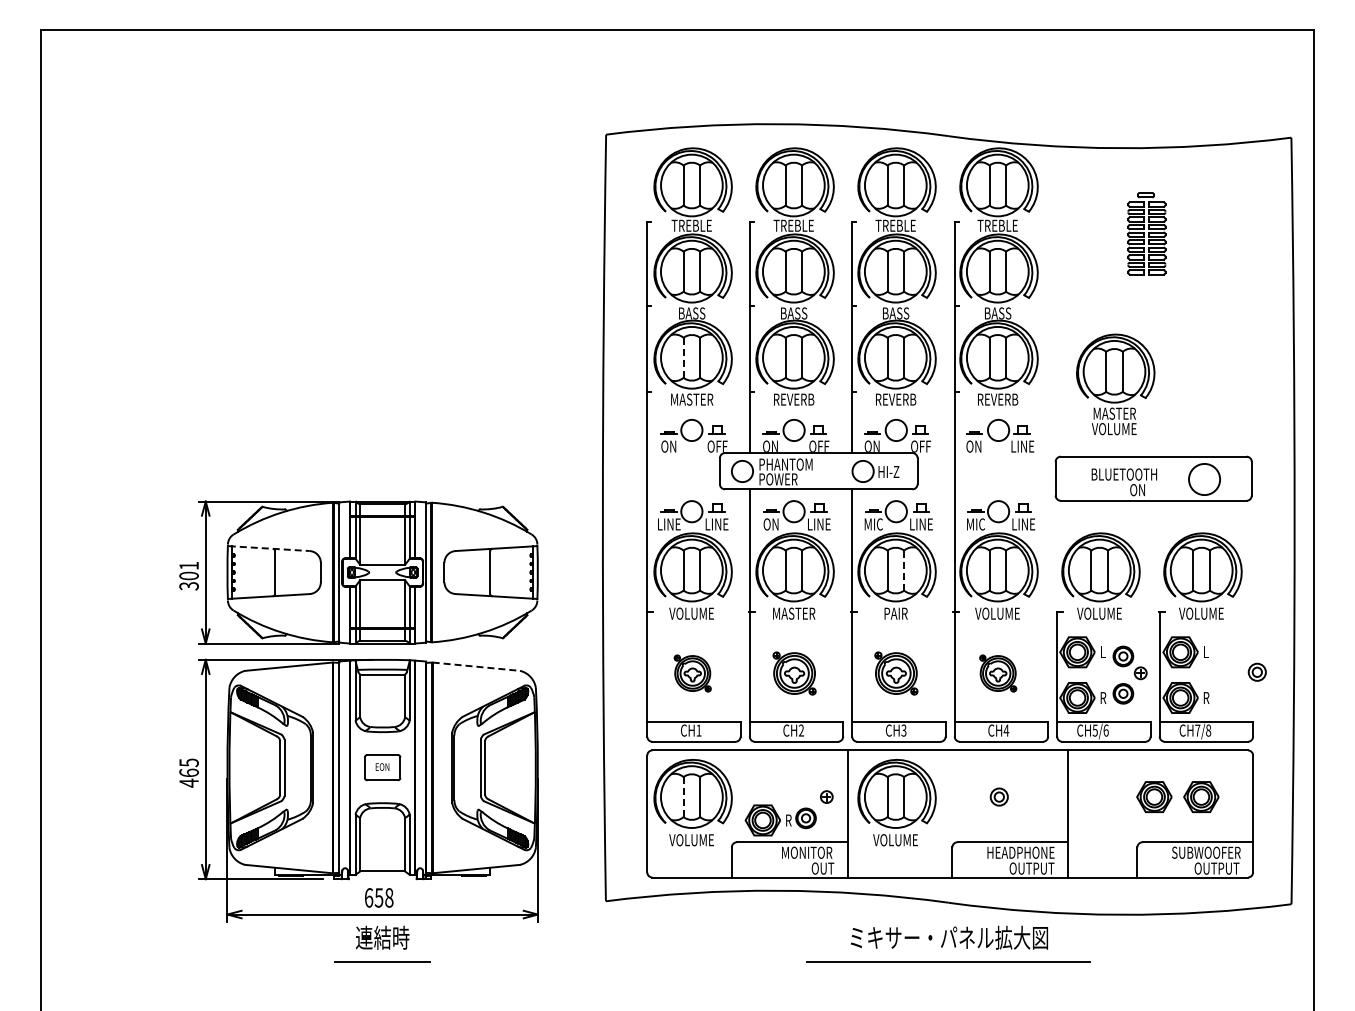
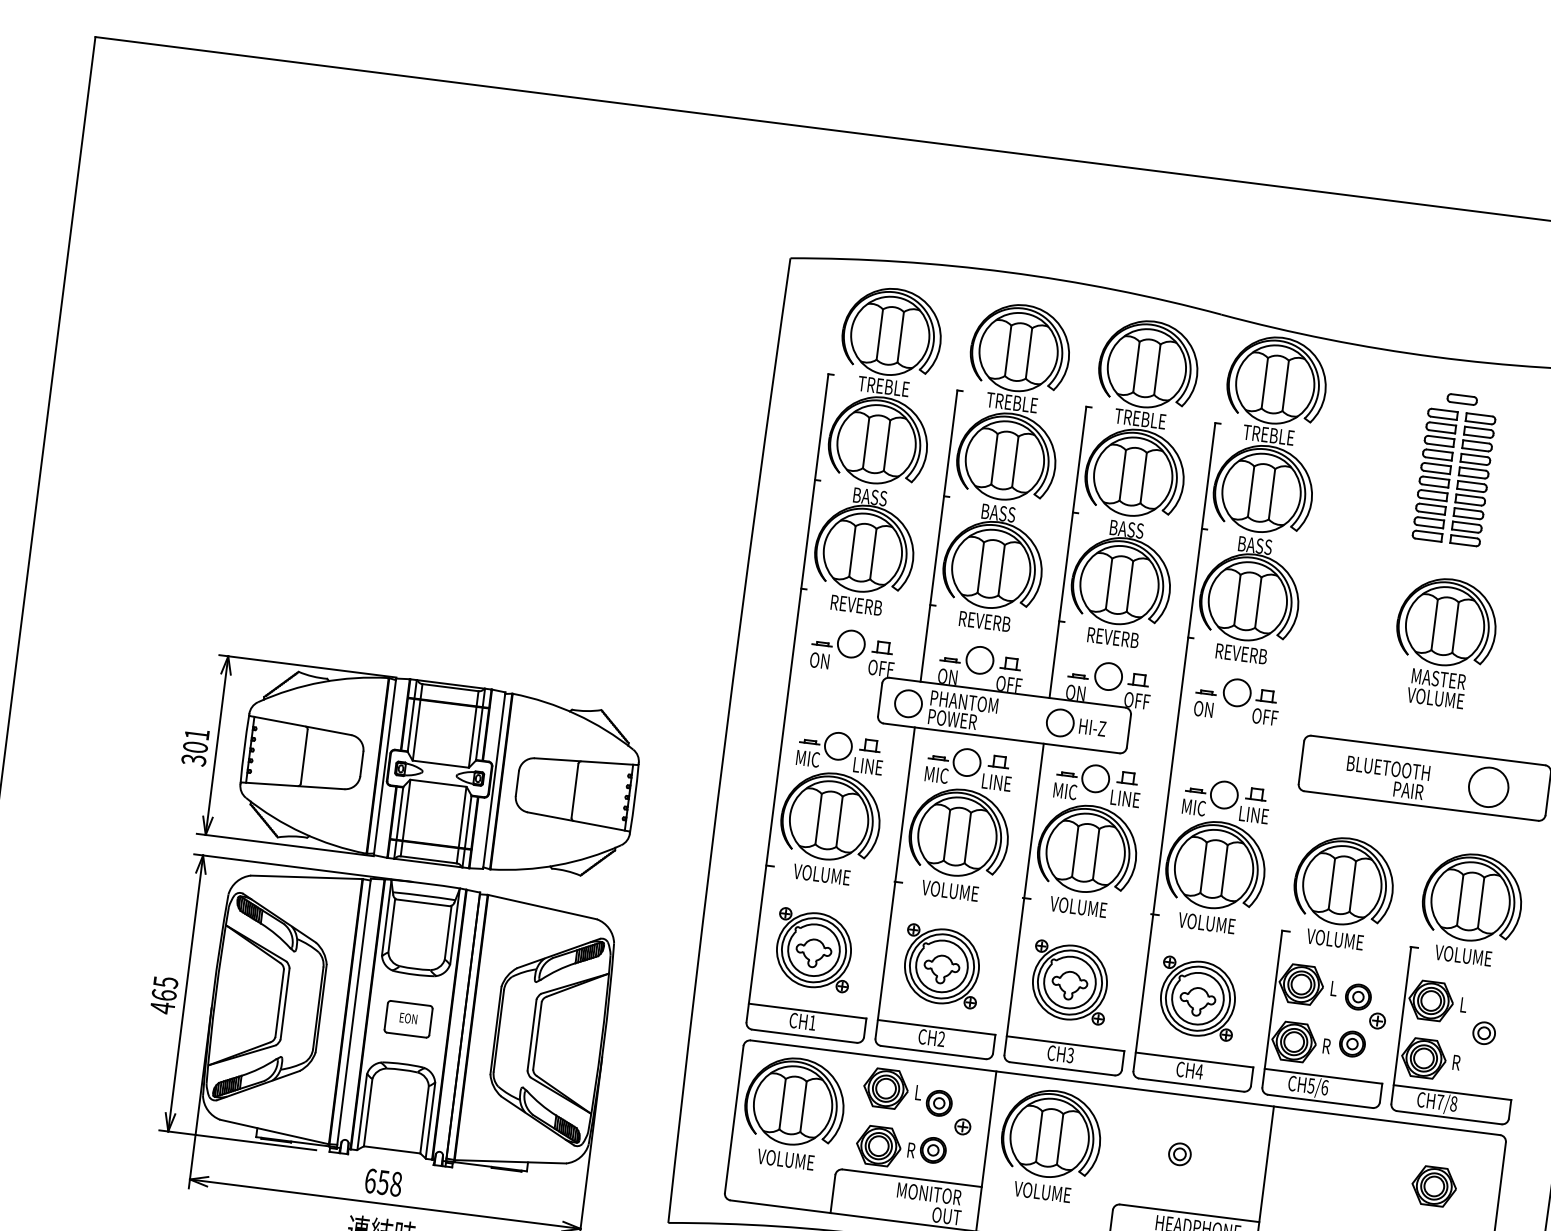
part: (1146, 233) -> (1454, 468), size x1.43
line: (683, 357) -> (852, 550), dashed -> solid
part: (1115, 384) -> (1444, 642), moved
text: (692, 399) -> (857, 605), MASTER -> REVERB
text: (1022, 446) -> (1264, 716), LINE -> OFF
text: (1141, 490) -> (1407, 791), ON -> PAIR
text: (669, 524) -> (808, 758), LINE -> MIC
text: (771, 524) -> (936, 775), ON -> MIC
line: (269, 548) -> (301, 725), dashed -> solid
line: (904, 570) -> (1096, 854), dashed -> solid
text: (793, 613) -> (950, 890), MASTER -> VOLUME
text: (895, 613) -> (1078, 906), PAIR -> VOLUME
line: (476, 666) -> (542, 906), dashed -> solid
part: (1256, 671) -> (1483, 1032), moved
part: (692, 673) -> (813, 950), size x1.67
part: (794, 673) -> (941, 966), size x1.43
part: (896, 673) -> (1070, 982), size x1.43
part: (998, 673) -> (1198, 998), size x1.67
part: (780, 774) -> (908, 1091), added
part: (1154, 796) -> (1375, 1178), removed
line: (683, 797) -> (782, 1104), dashed -> solid

